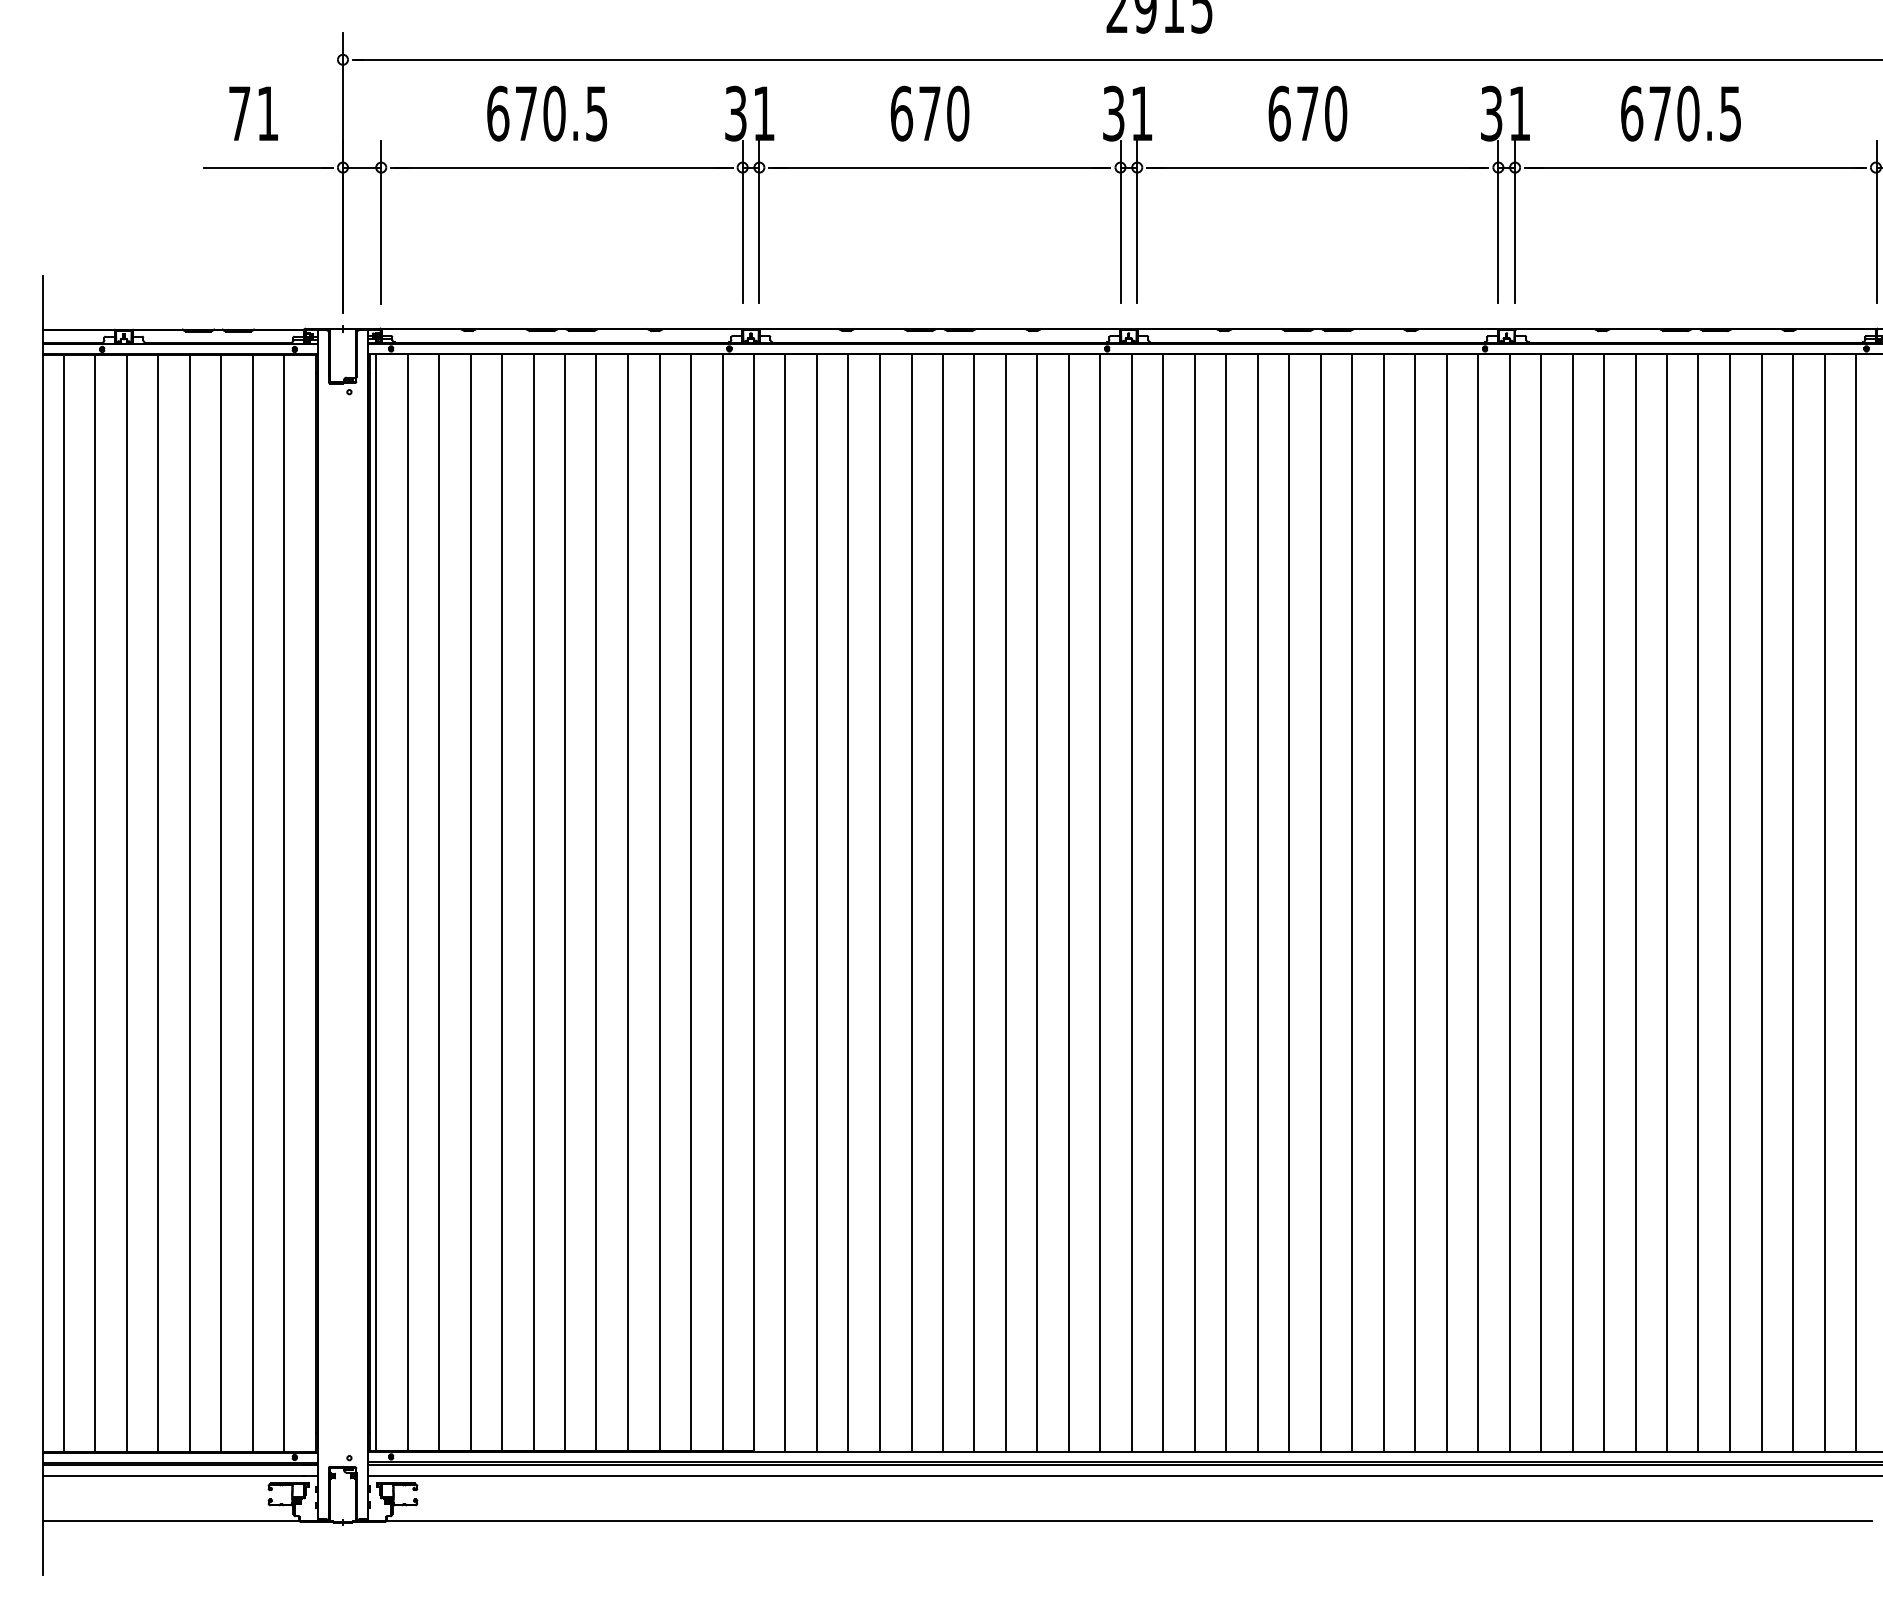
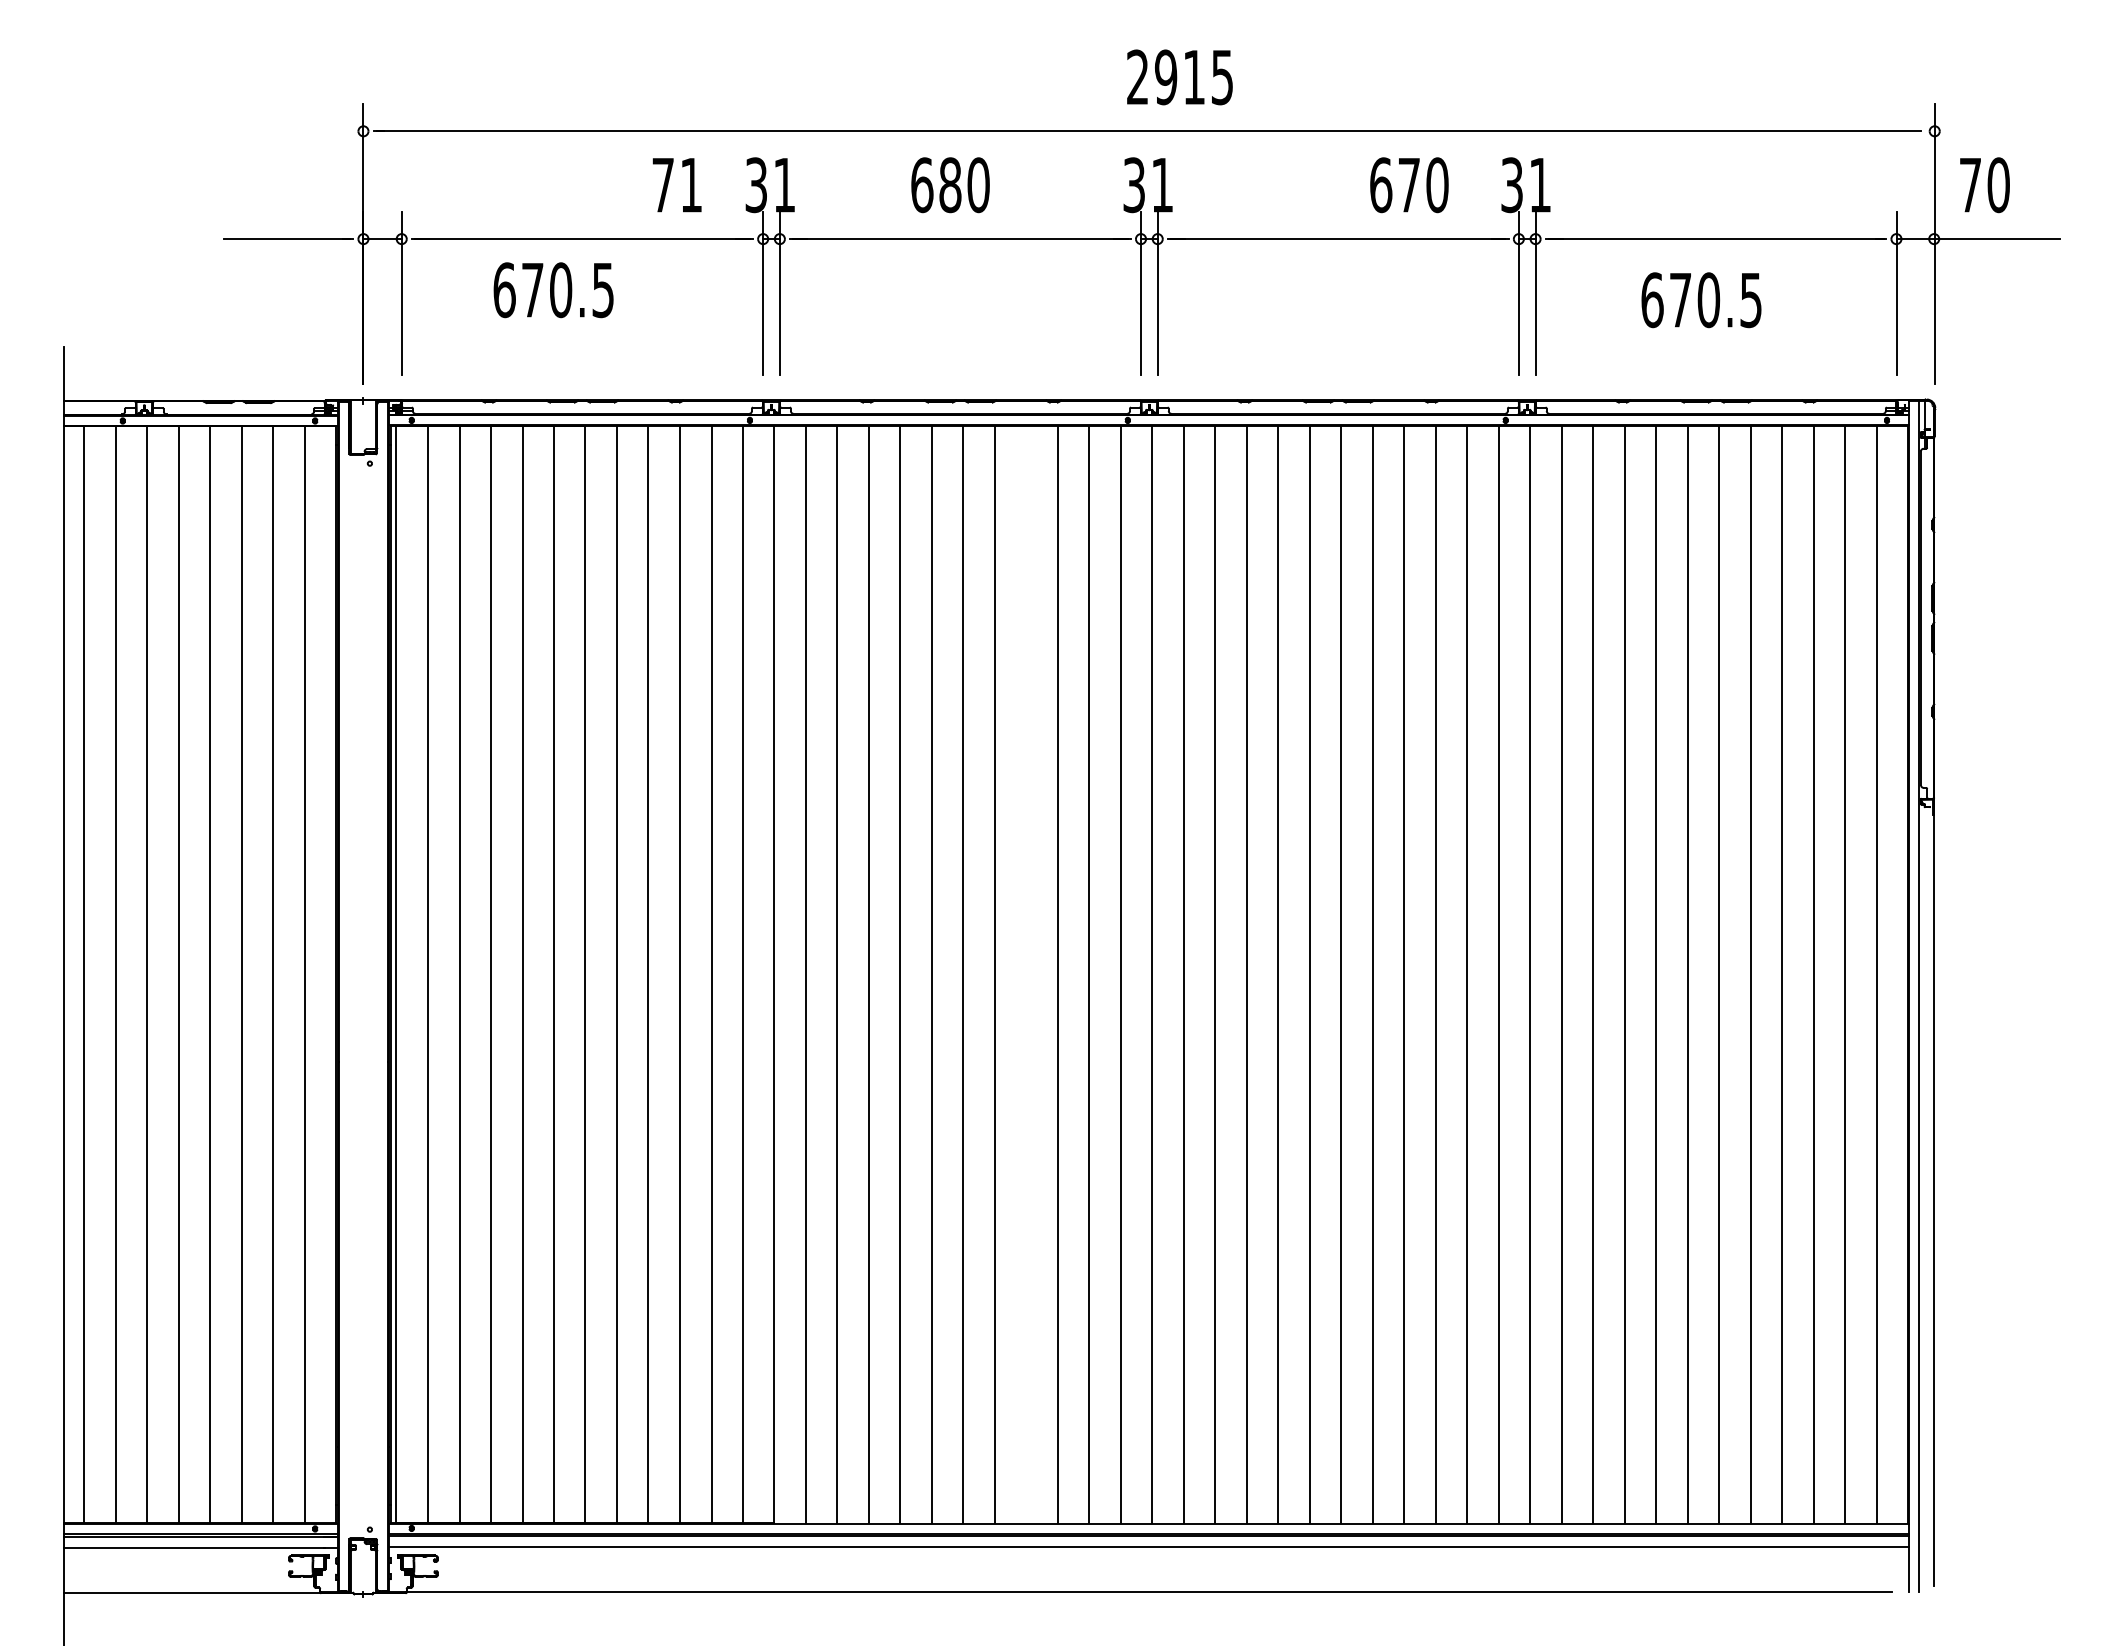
text: (253, 114) -> (676, 185), moved
text: (547, 114) -> (553, 290), moved
text: (930, 114) -> (950, 185), 670 -> 680
text: (1308, 114) -> (1409, 185), moved
text: (1681, 114) -> (1701, 300), moved
line: (1006, 902) -> (1026, 973), removed

